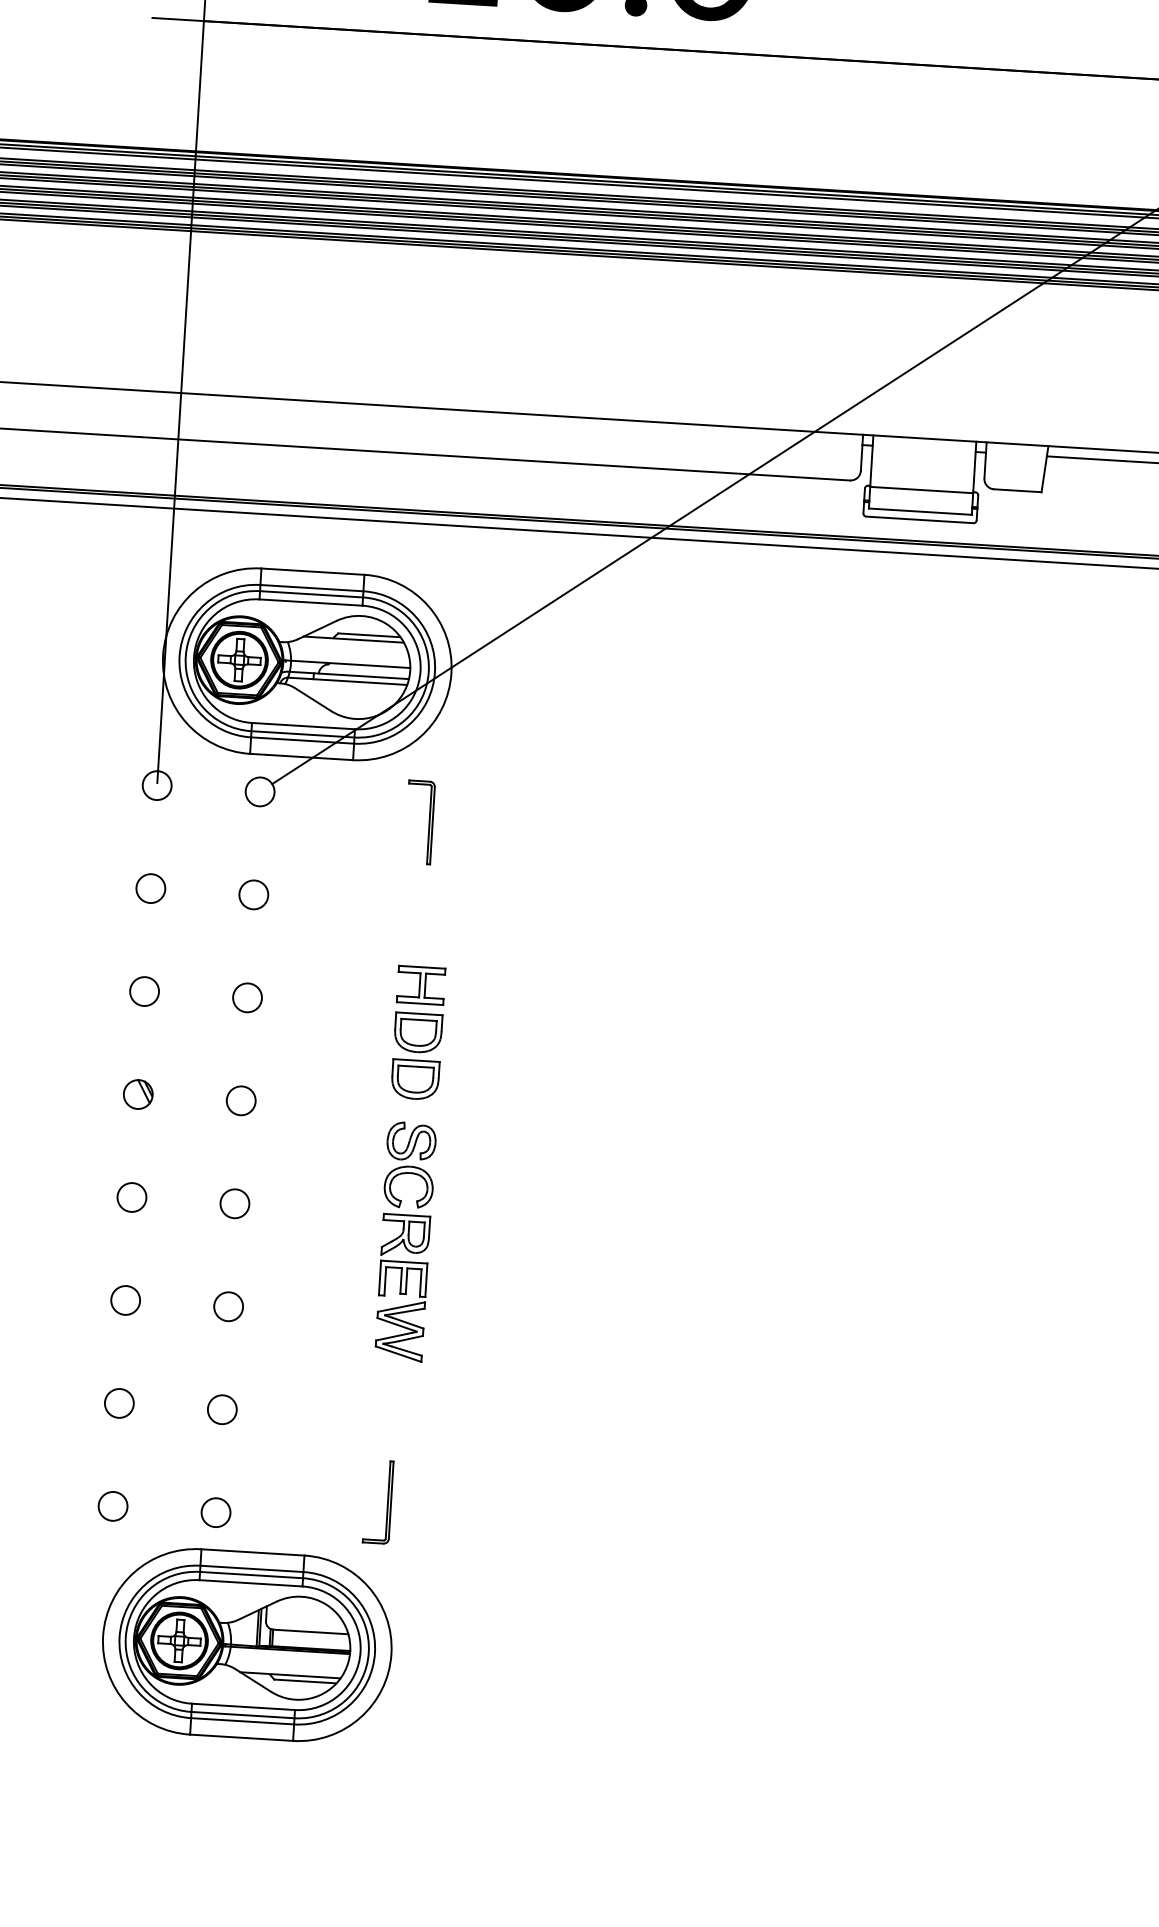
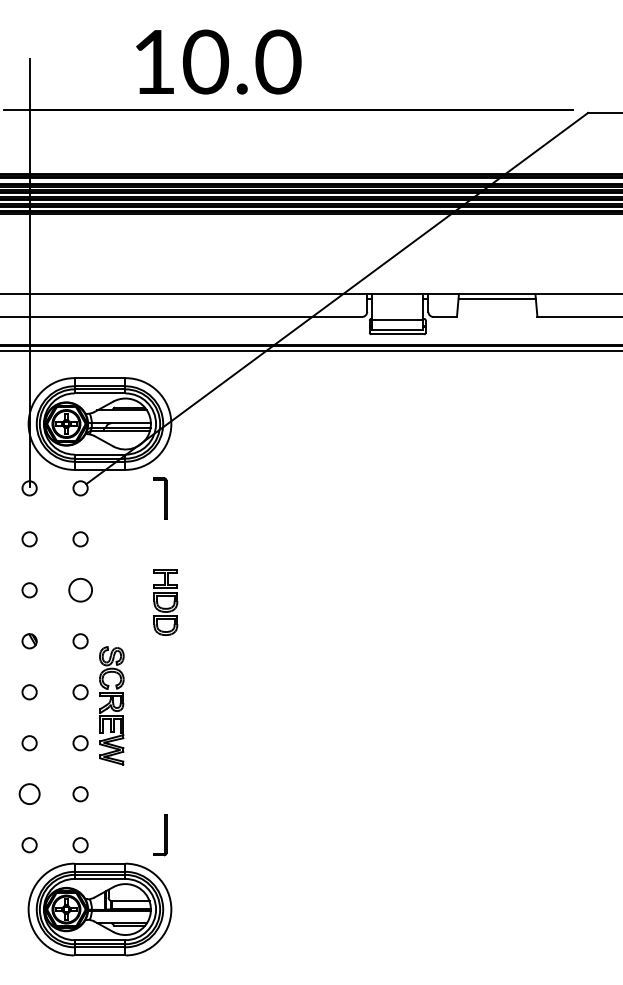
circle: (247, 998) -> (80, 590), size x1.6
part: (404, 1240) -> (111, 705), moved
circle: (119, 1403) -> (29, 794), size x1.4

